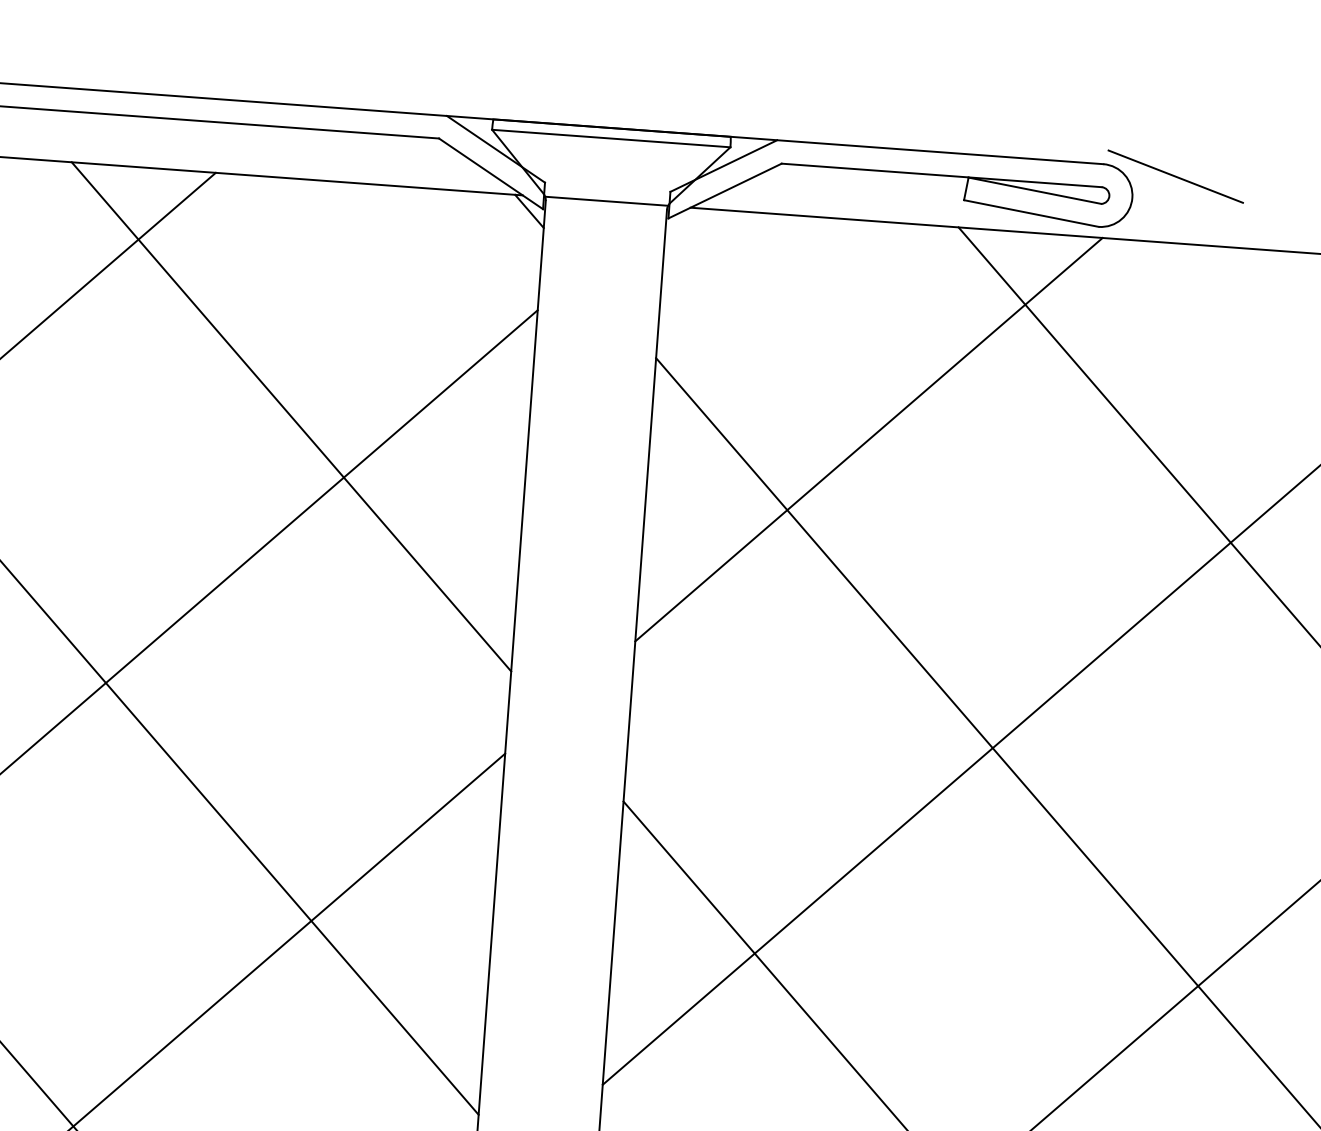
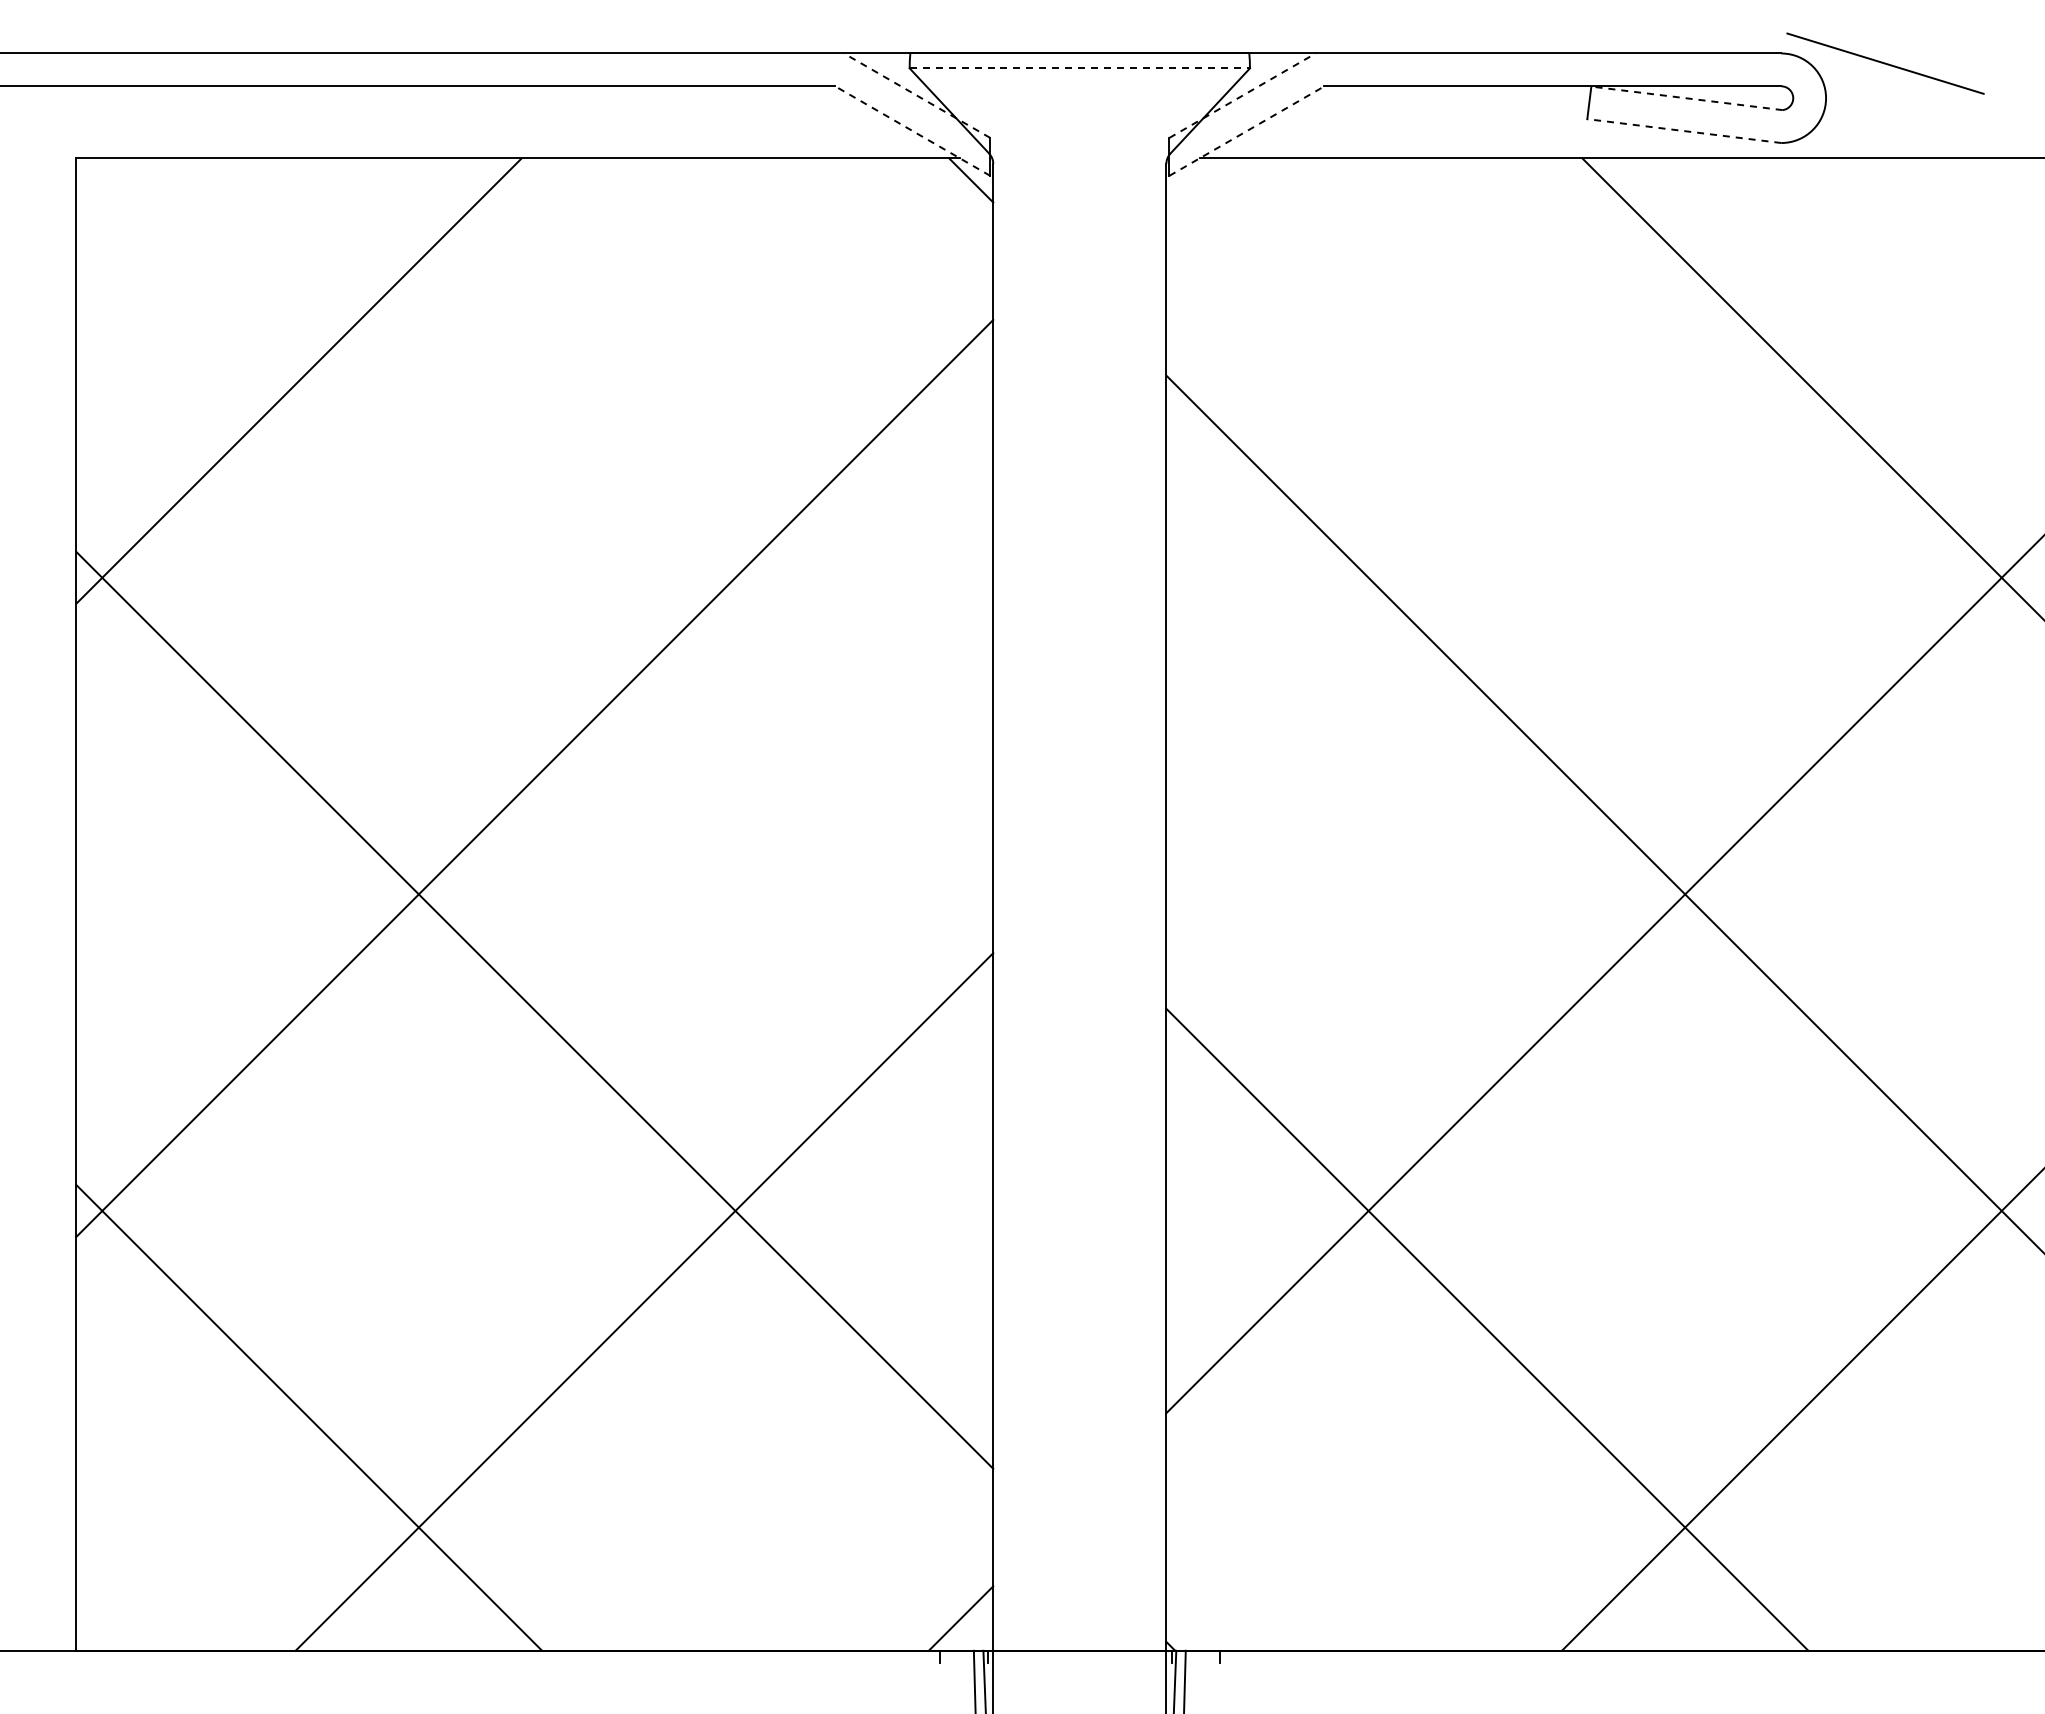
line: (611, 138) -> (1080, 68), solid -> dashed
line: (495, 149) -> (916, 95), solid -> dashed
line: (723, 165) -> (1242, 95), solid -> dashed
line: (490, 174) -> (912, 131), solid -> dashed
line: (1034, 190) -> (1686, 98), solid -> dashed
line: (724, 191) -> (1246, 131), solid -> dashed
line: (606, 200) -> (1079, 157), removed
line: (1031, 213) -> (1684, 131), solid -> dashed
line: (291, 416) -> (654, 496), removed
line: (869, 439) -> (1477, 469), removed

